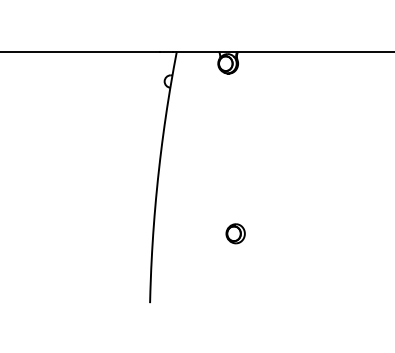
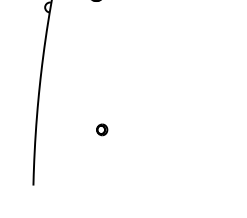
part: (235, 233) -> (102, 129), size x0.7

